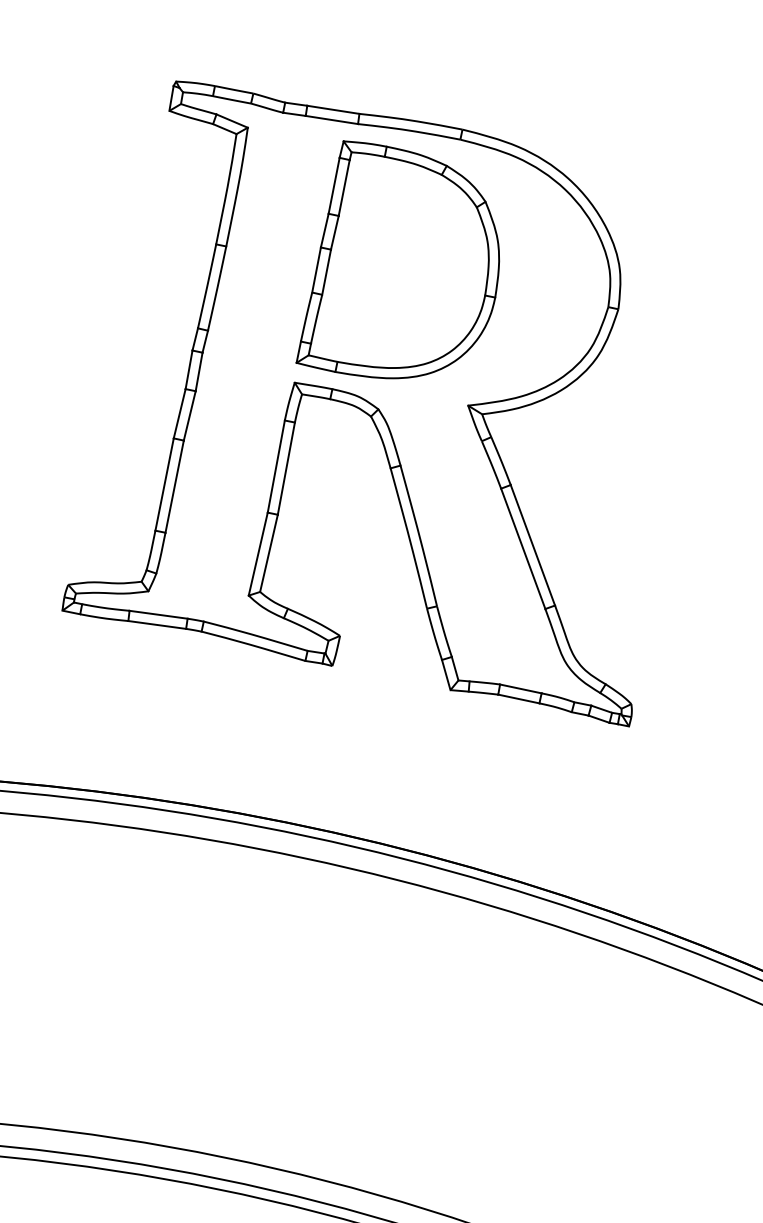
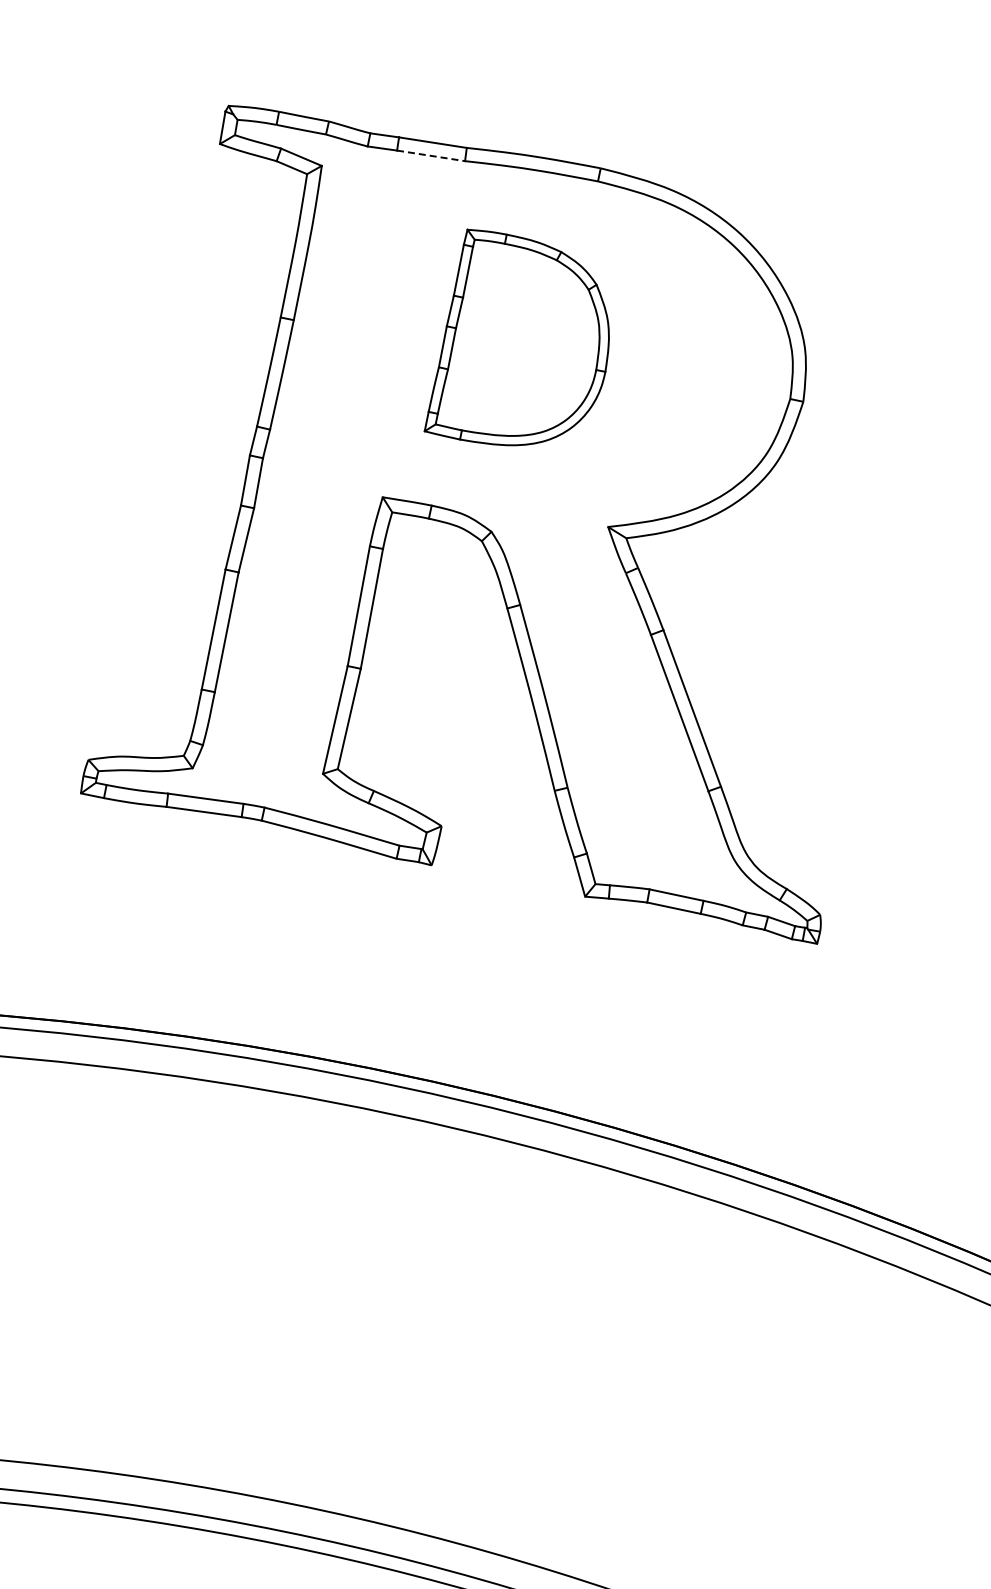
line: (332, 119) -> (431, 155), solid -> dashed
part: (397, 259) -> (516, 337), size x0.7

